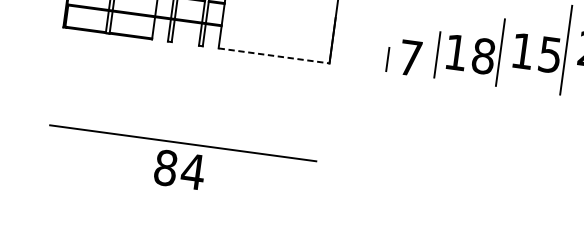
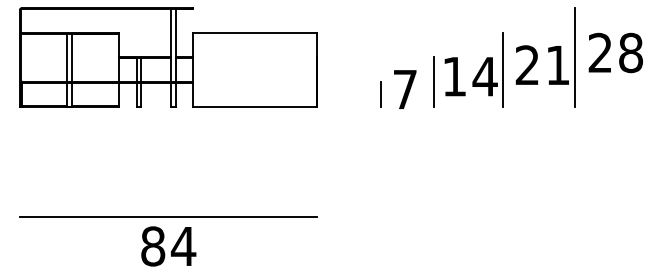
text: (536, 53) -> (542, 65), 15 -> 21
text: (483, 55) -> (484, 76), 18 -> 14
line: (274, 56) -> (255, 107), dashed -> solid

